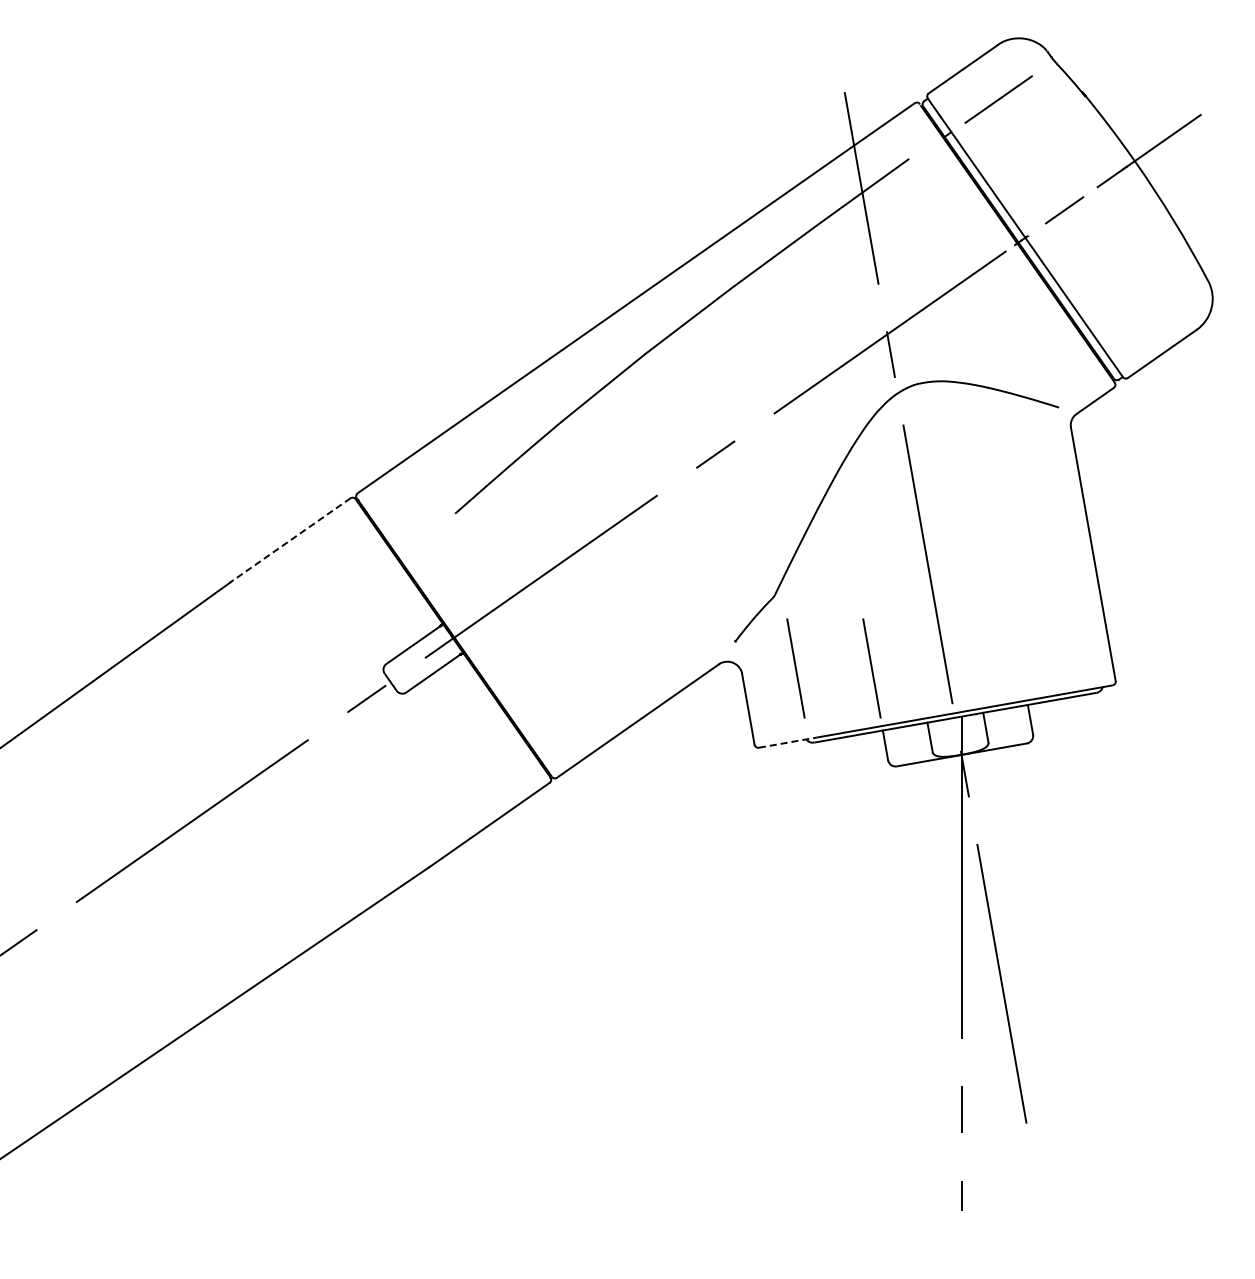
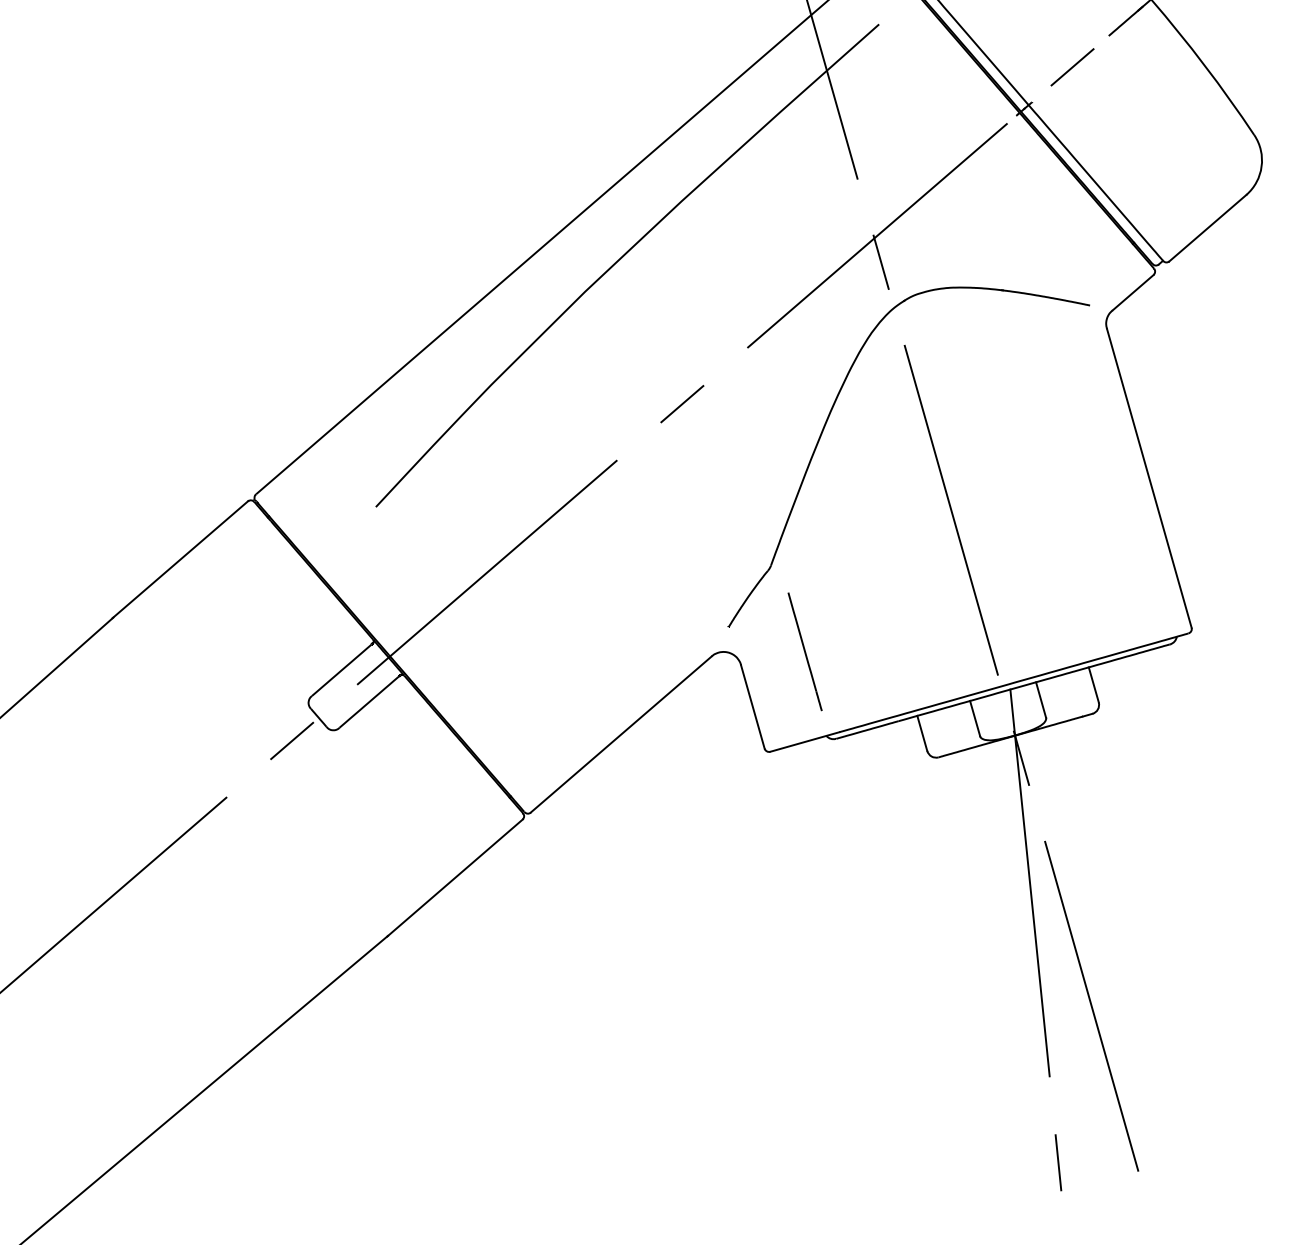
line: (289, 540) -> (179, 559), dashed -> solid
line: (871, 668) -> (896, 642), removed
line: (788, 742) -> (805, 741), dashed -> solid

